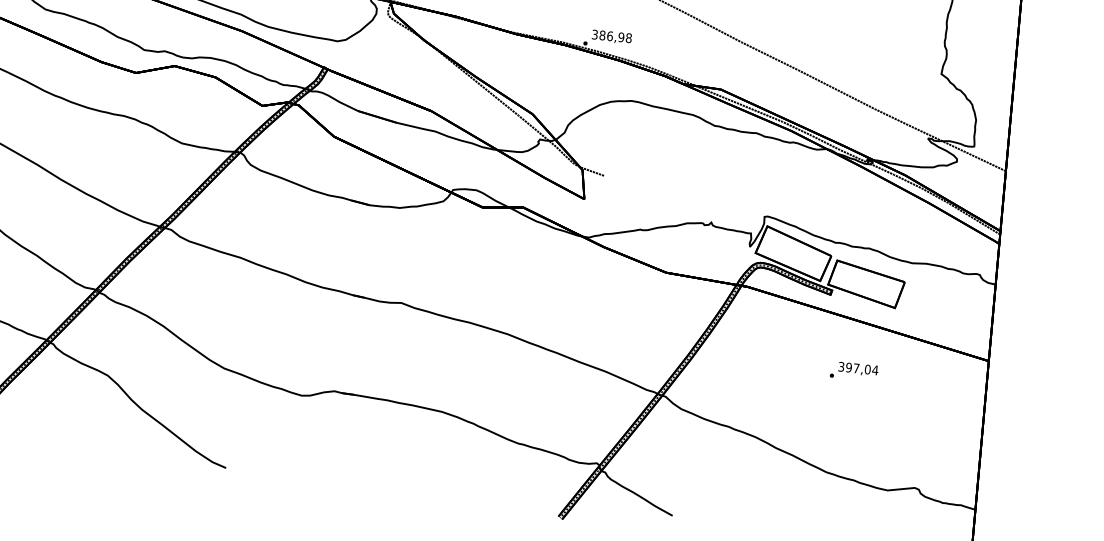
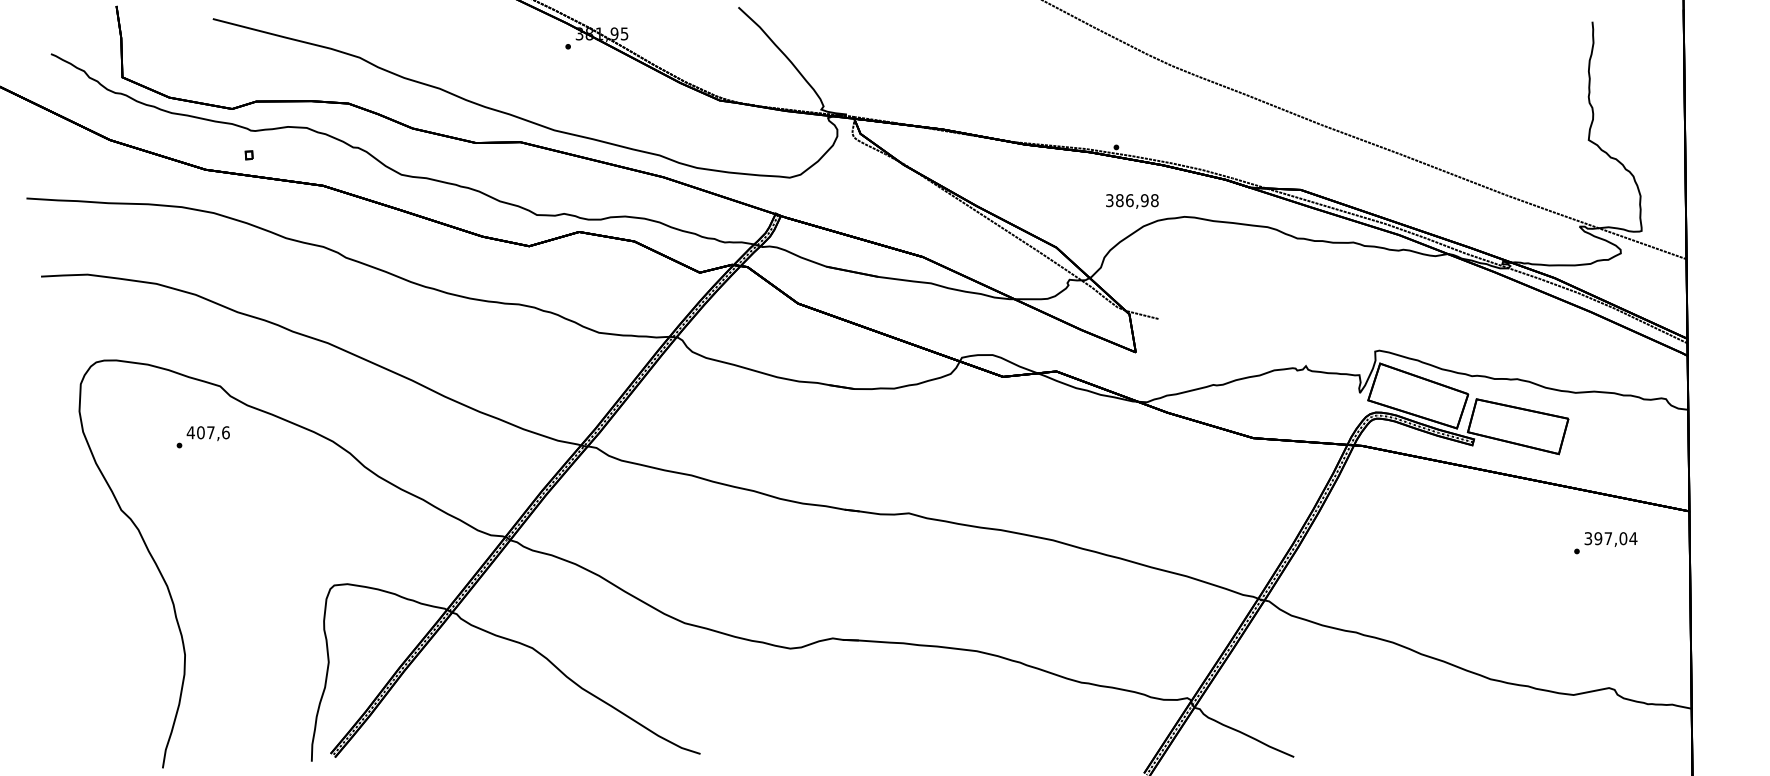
text: (612, 37) -> (1132, 201), moved
text: (853, 371) -> (1605, 543), moved

